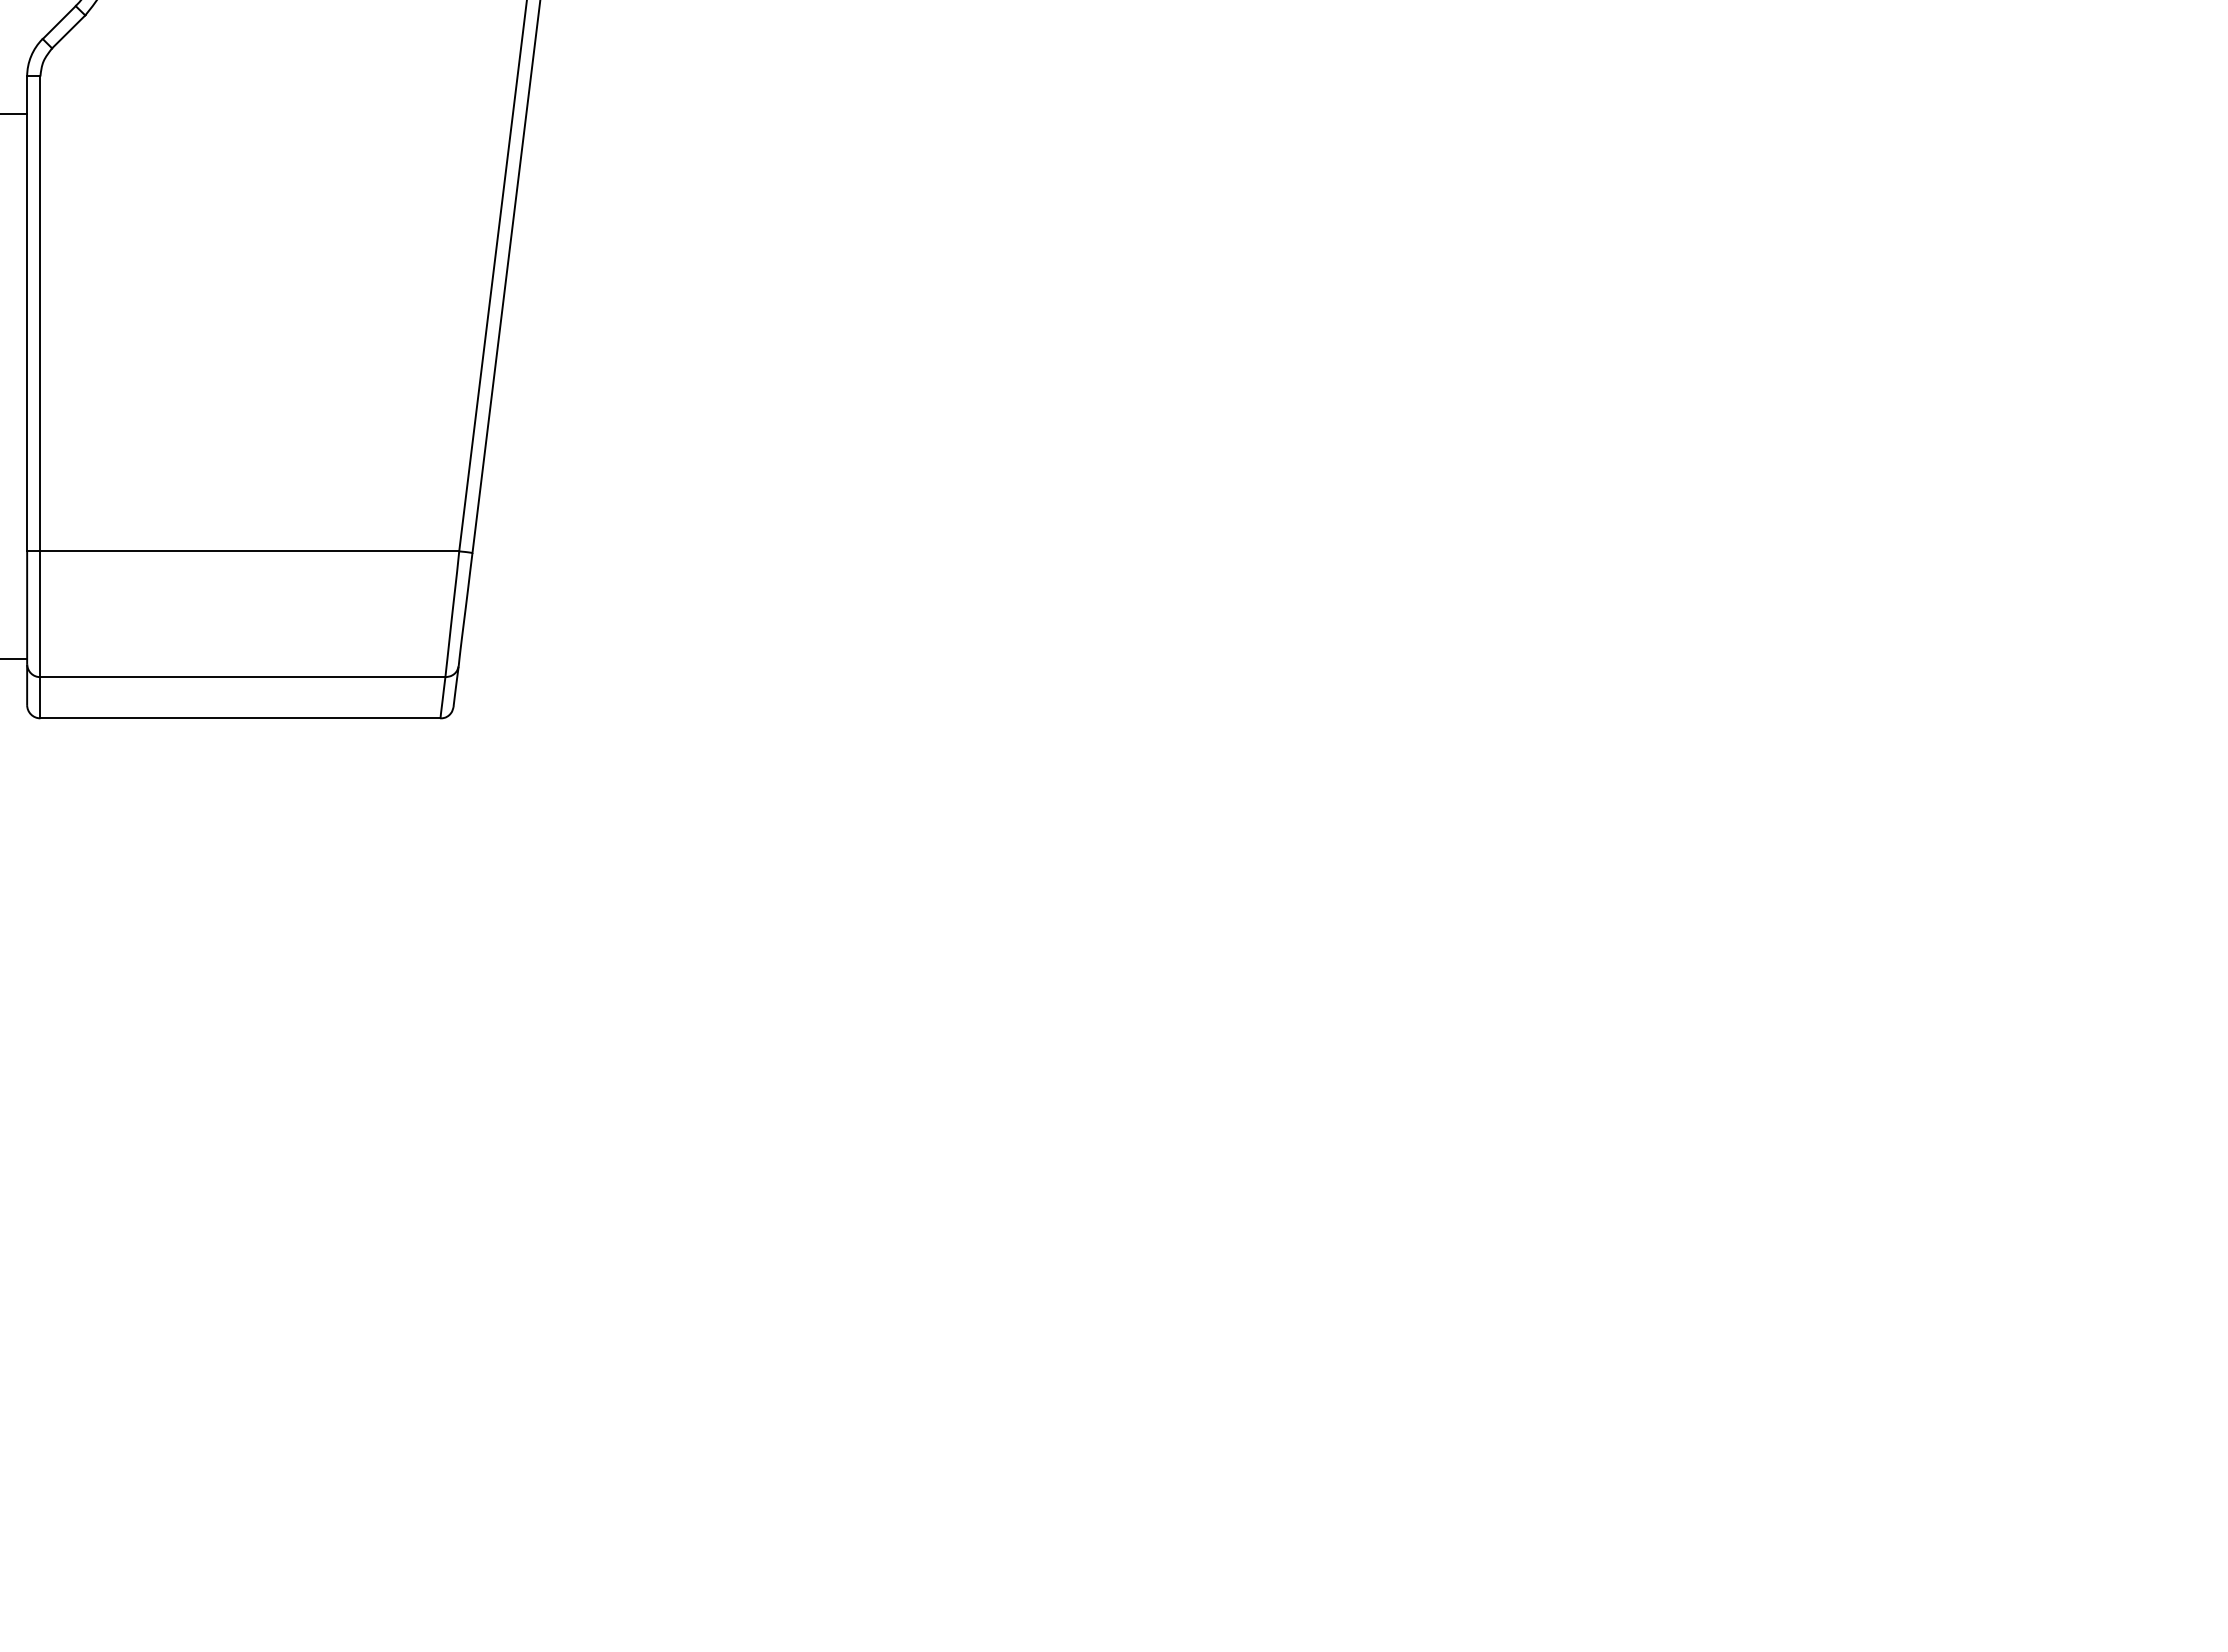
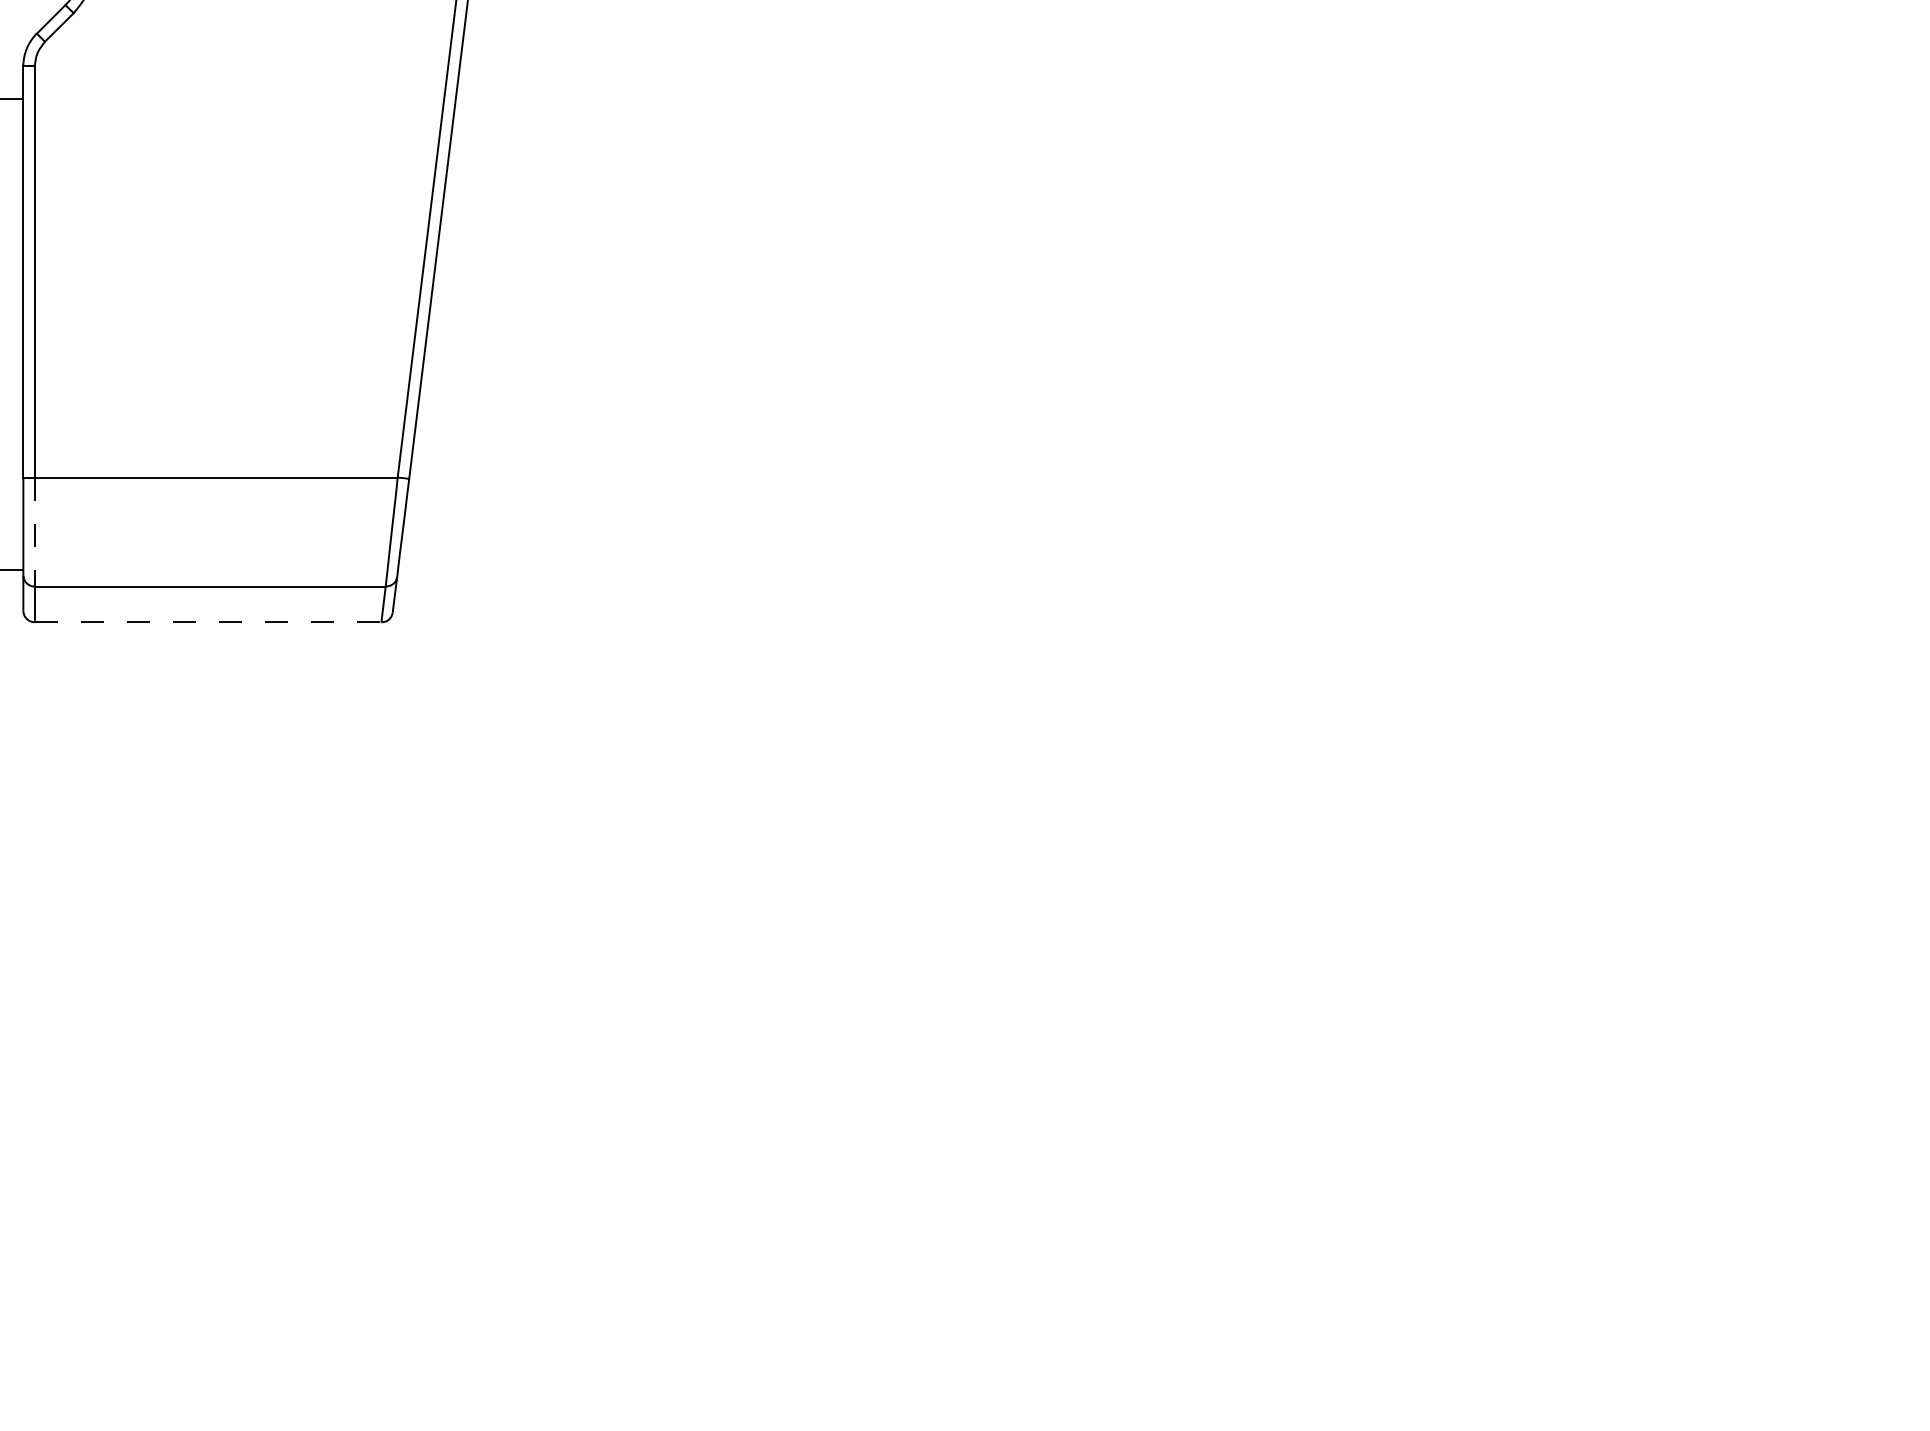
line: (40, 614) -> (34, 532), solid -> dashed
line: (240, 718) -> (208, 622), solid -> dashed

